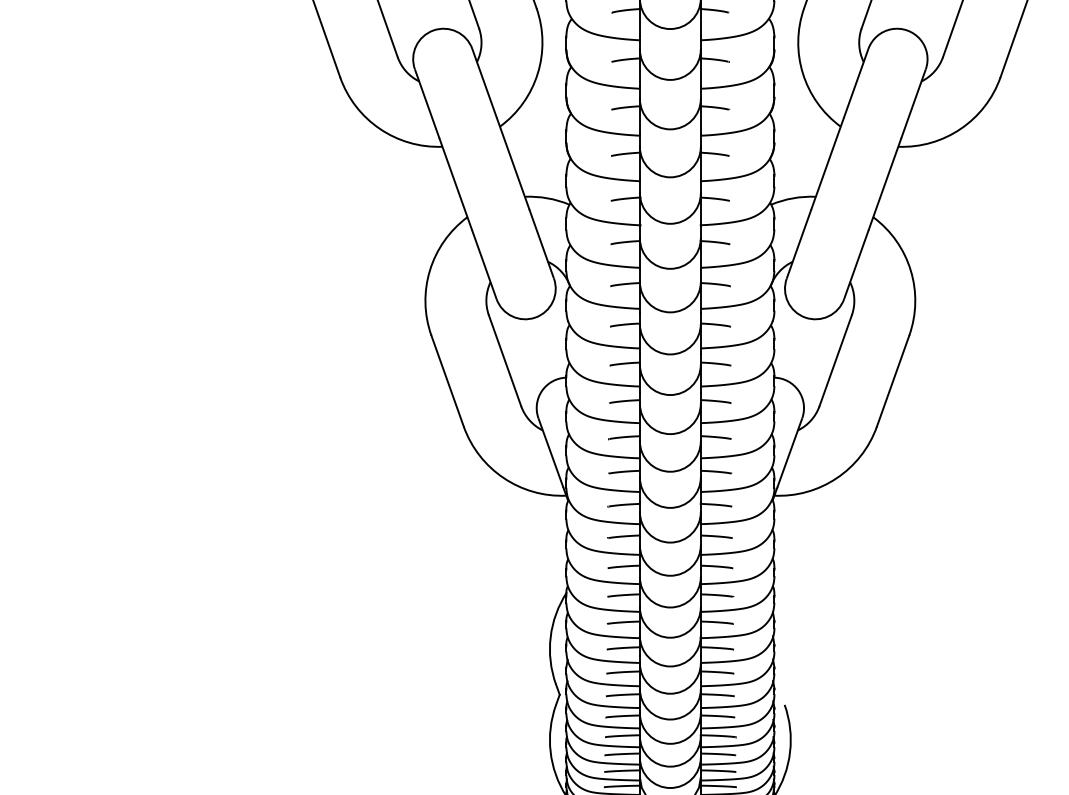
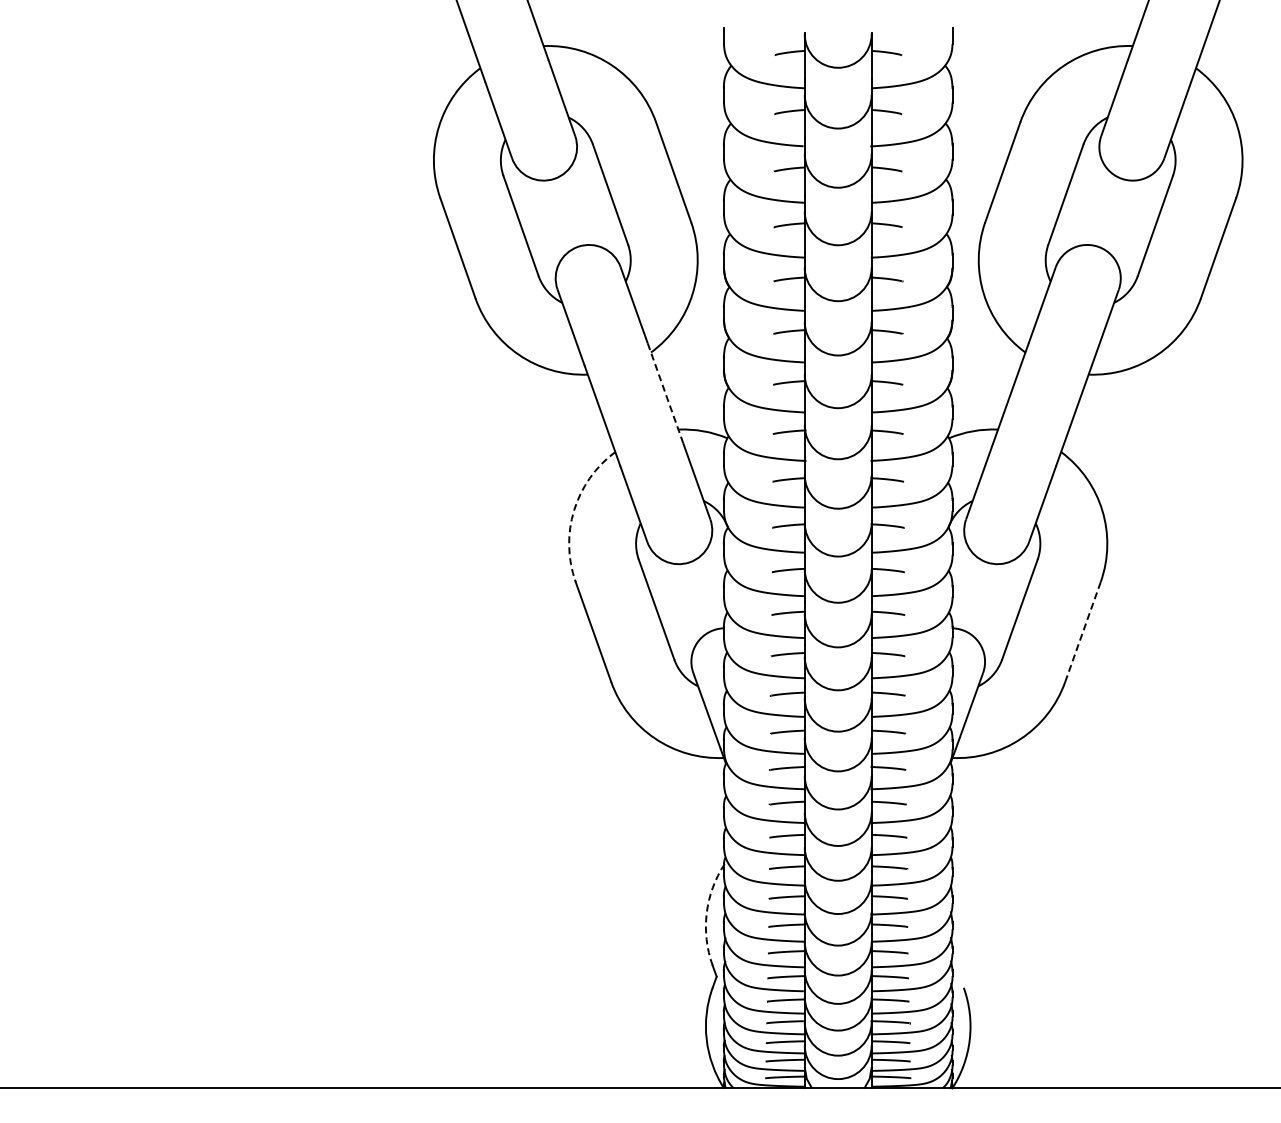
line: (513, 163) -> (665, 393), solid -> dashed
arc: (430, 270) -> (574, 510), solid -> dashed
line: (892, 381) -> (1082, 632), solid -> dashed
arc: (550, 637) -> (706, 913), solid -> dashed

